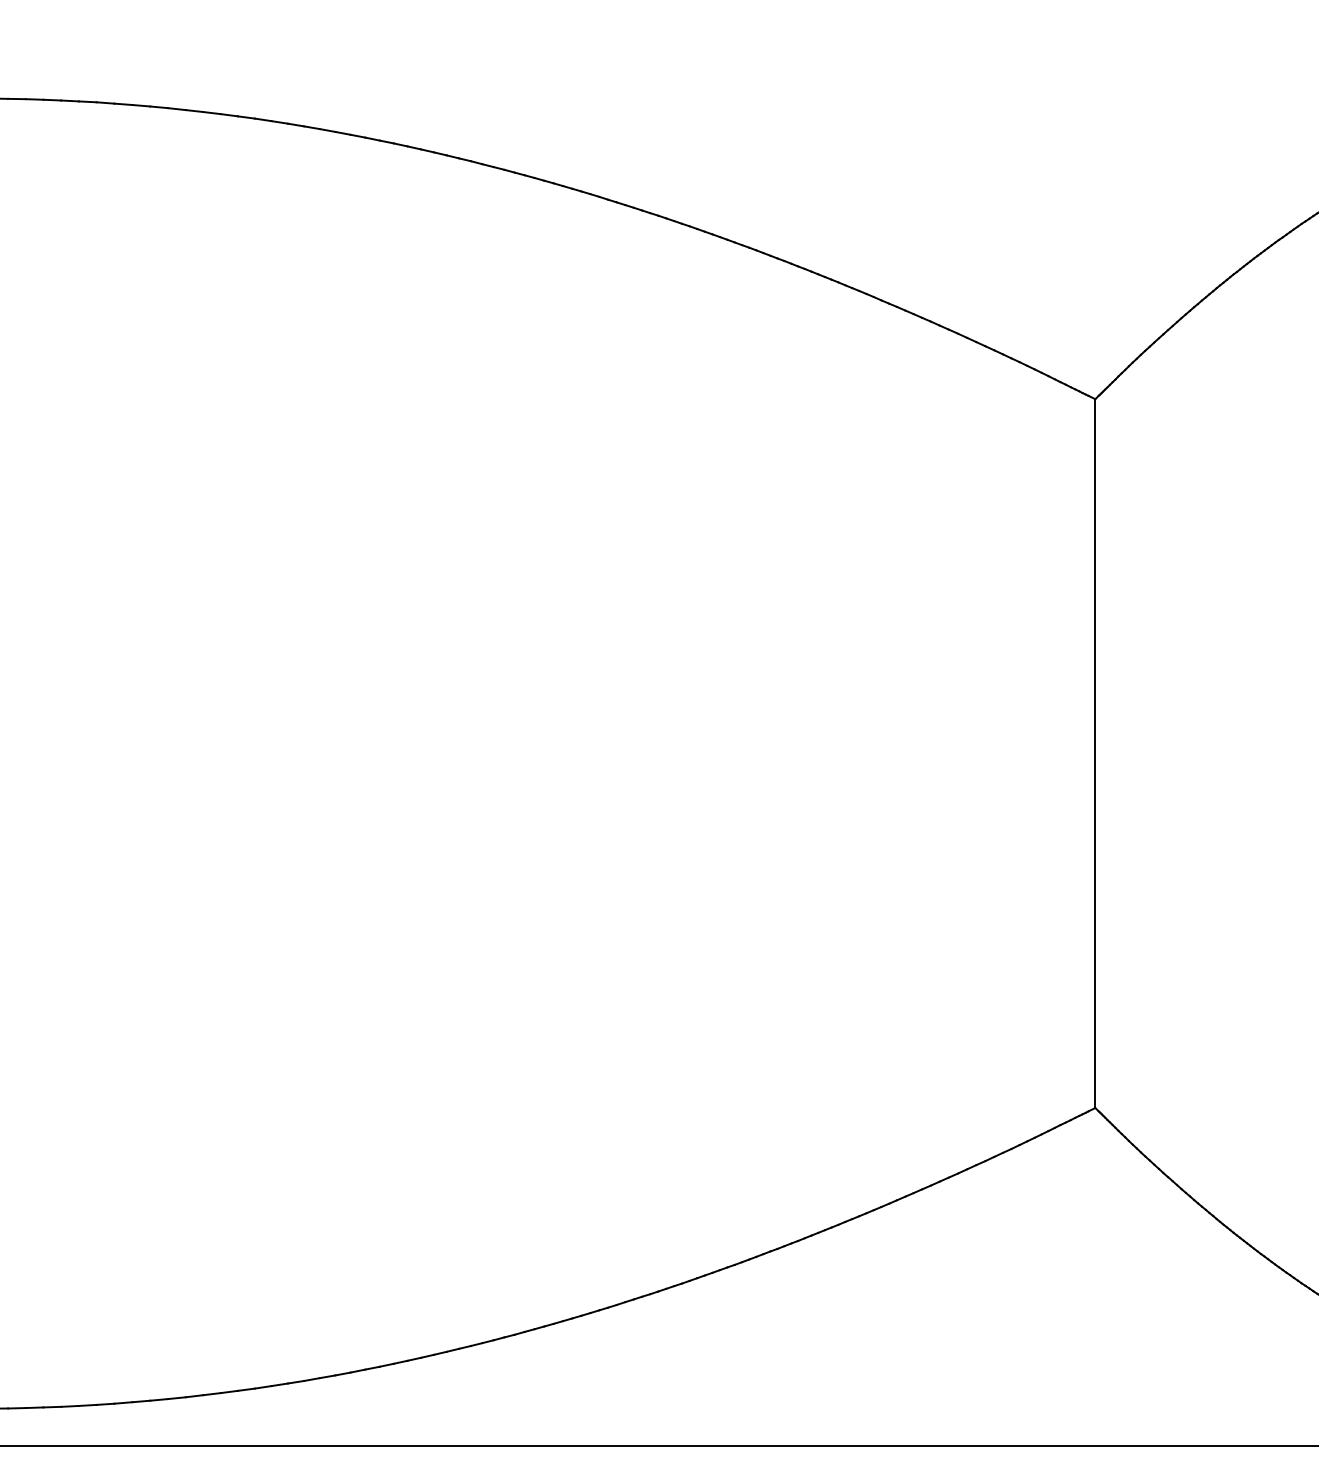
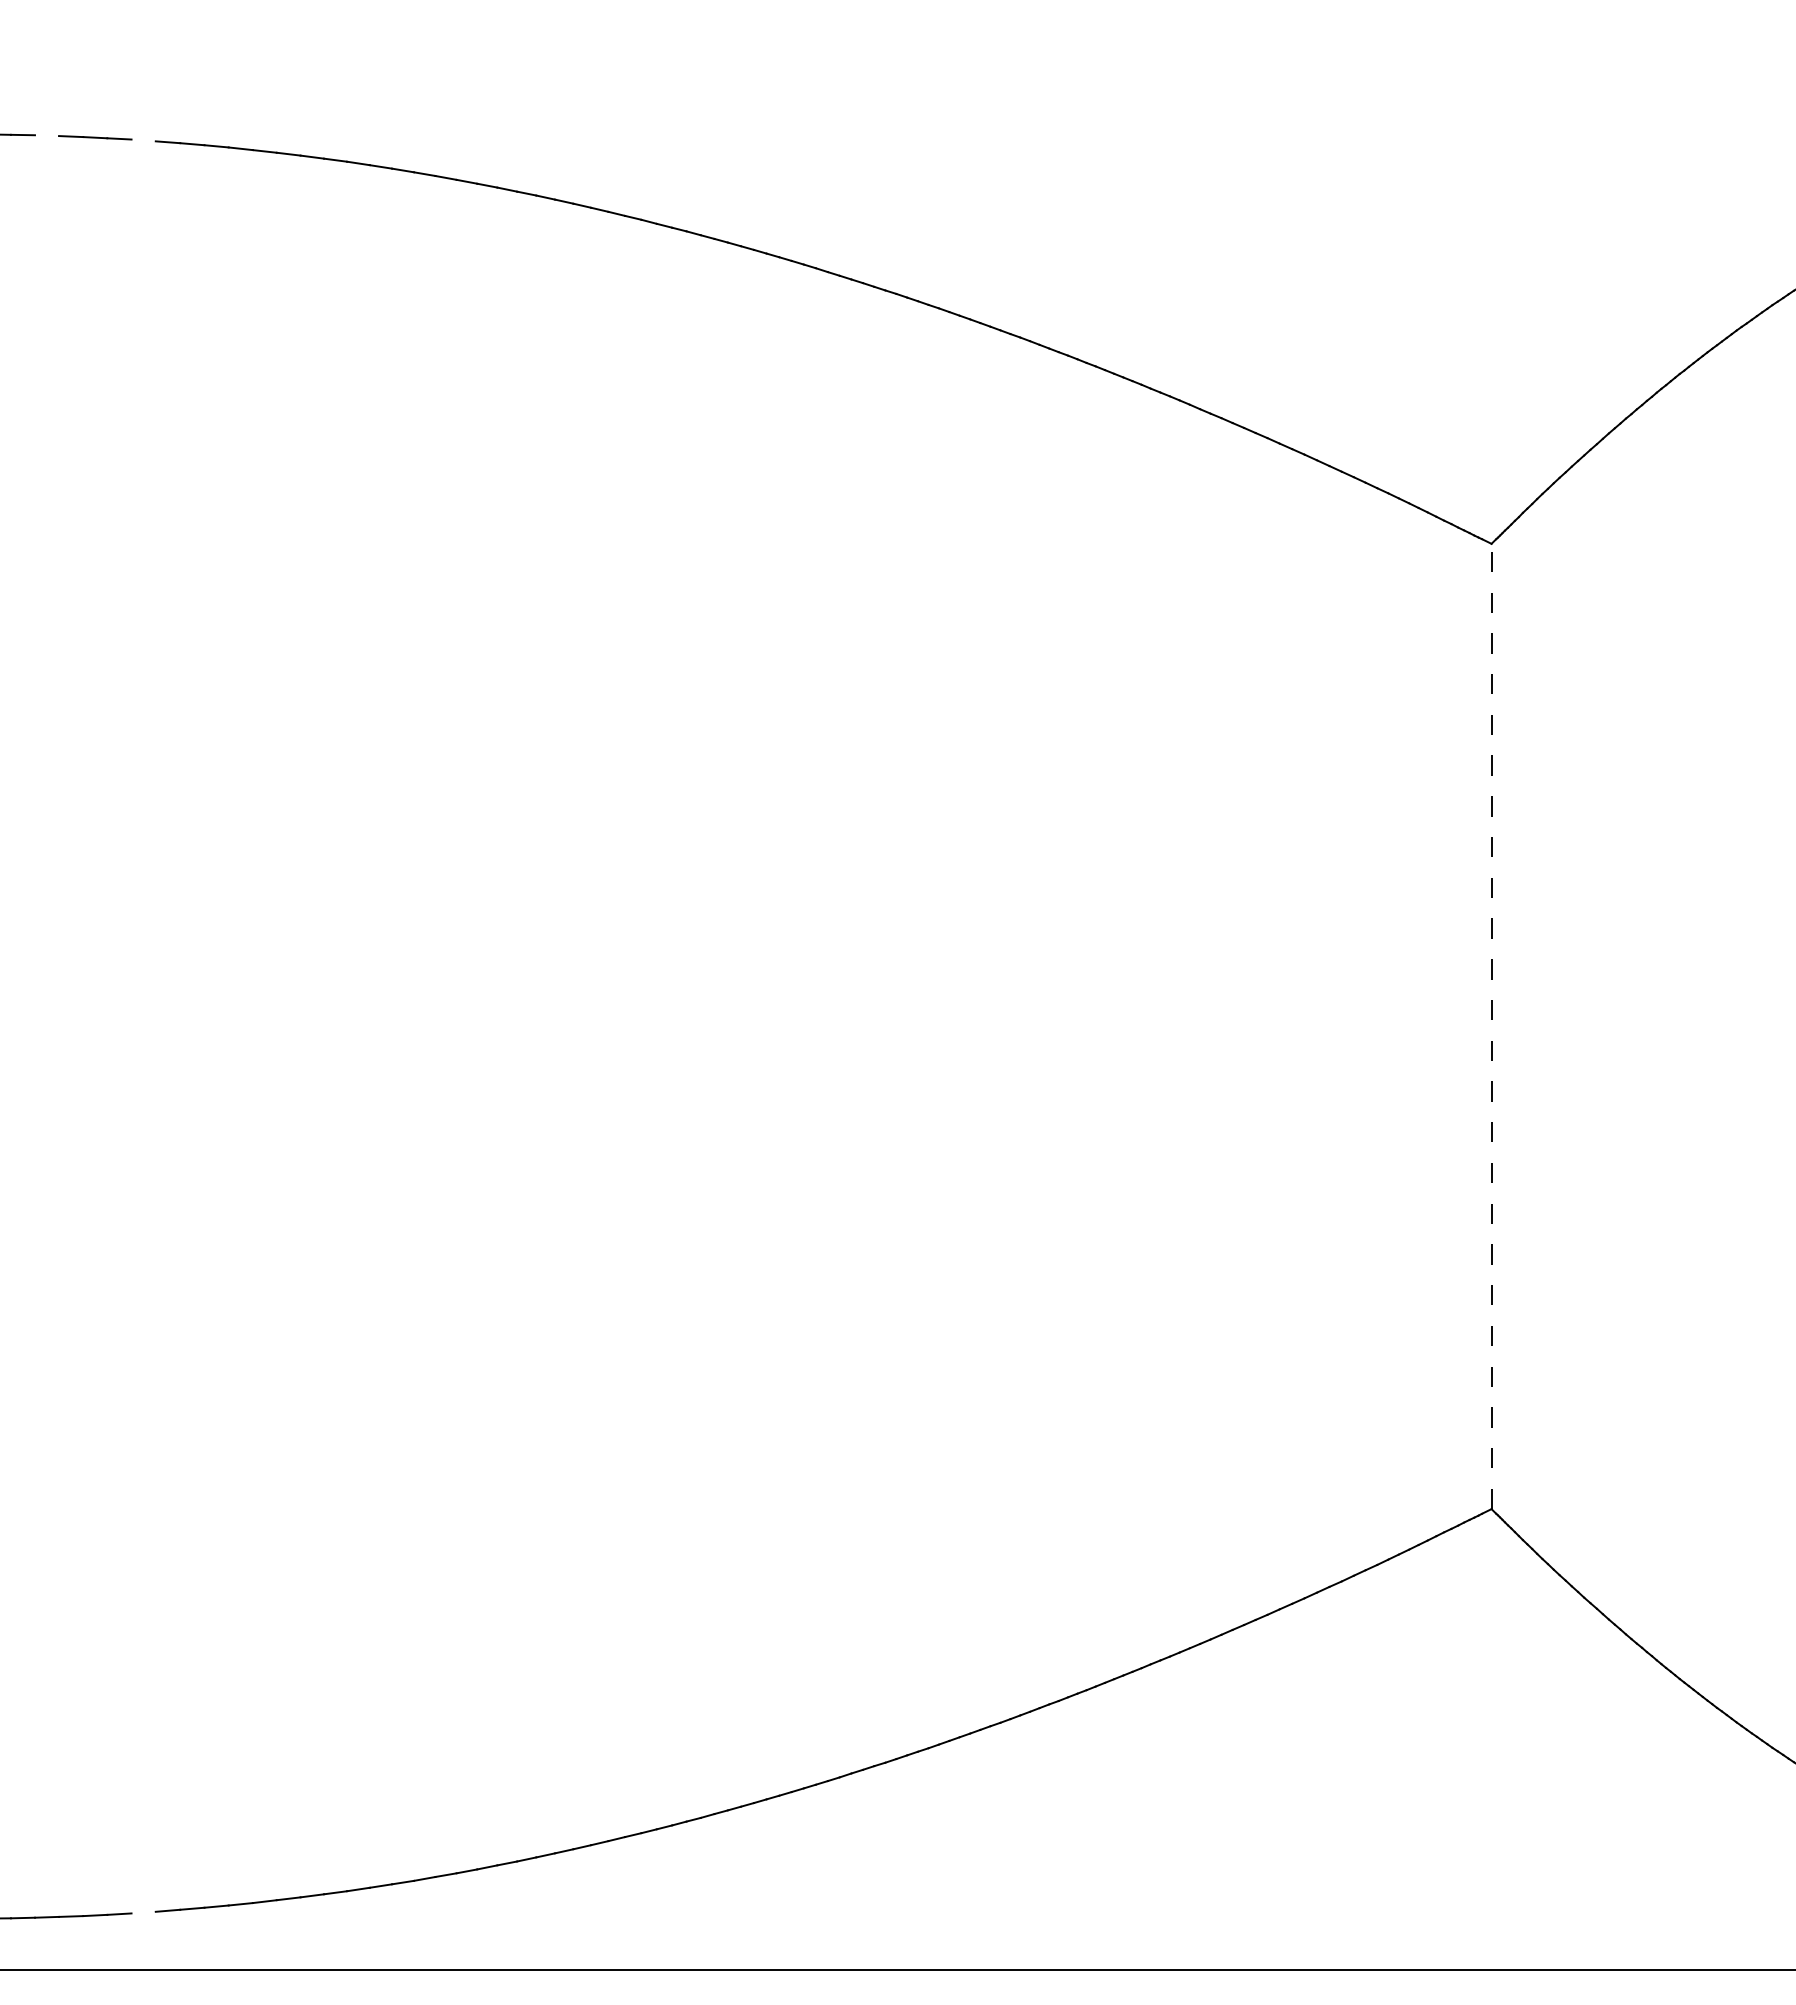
line: (34, 99) -> (46, 135), removed
line: (105, 103) -> (143, 140), removed
line: (1095, 753) -> (1491, 1026), solid -> dashed
line: (105, 1404) -> (143, 1912), removed

